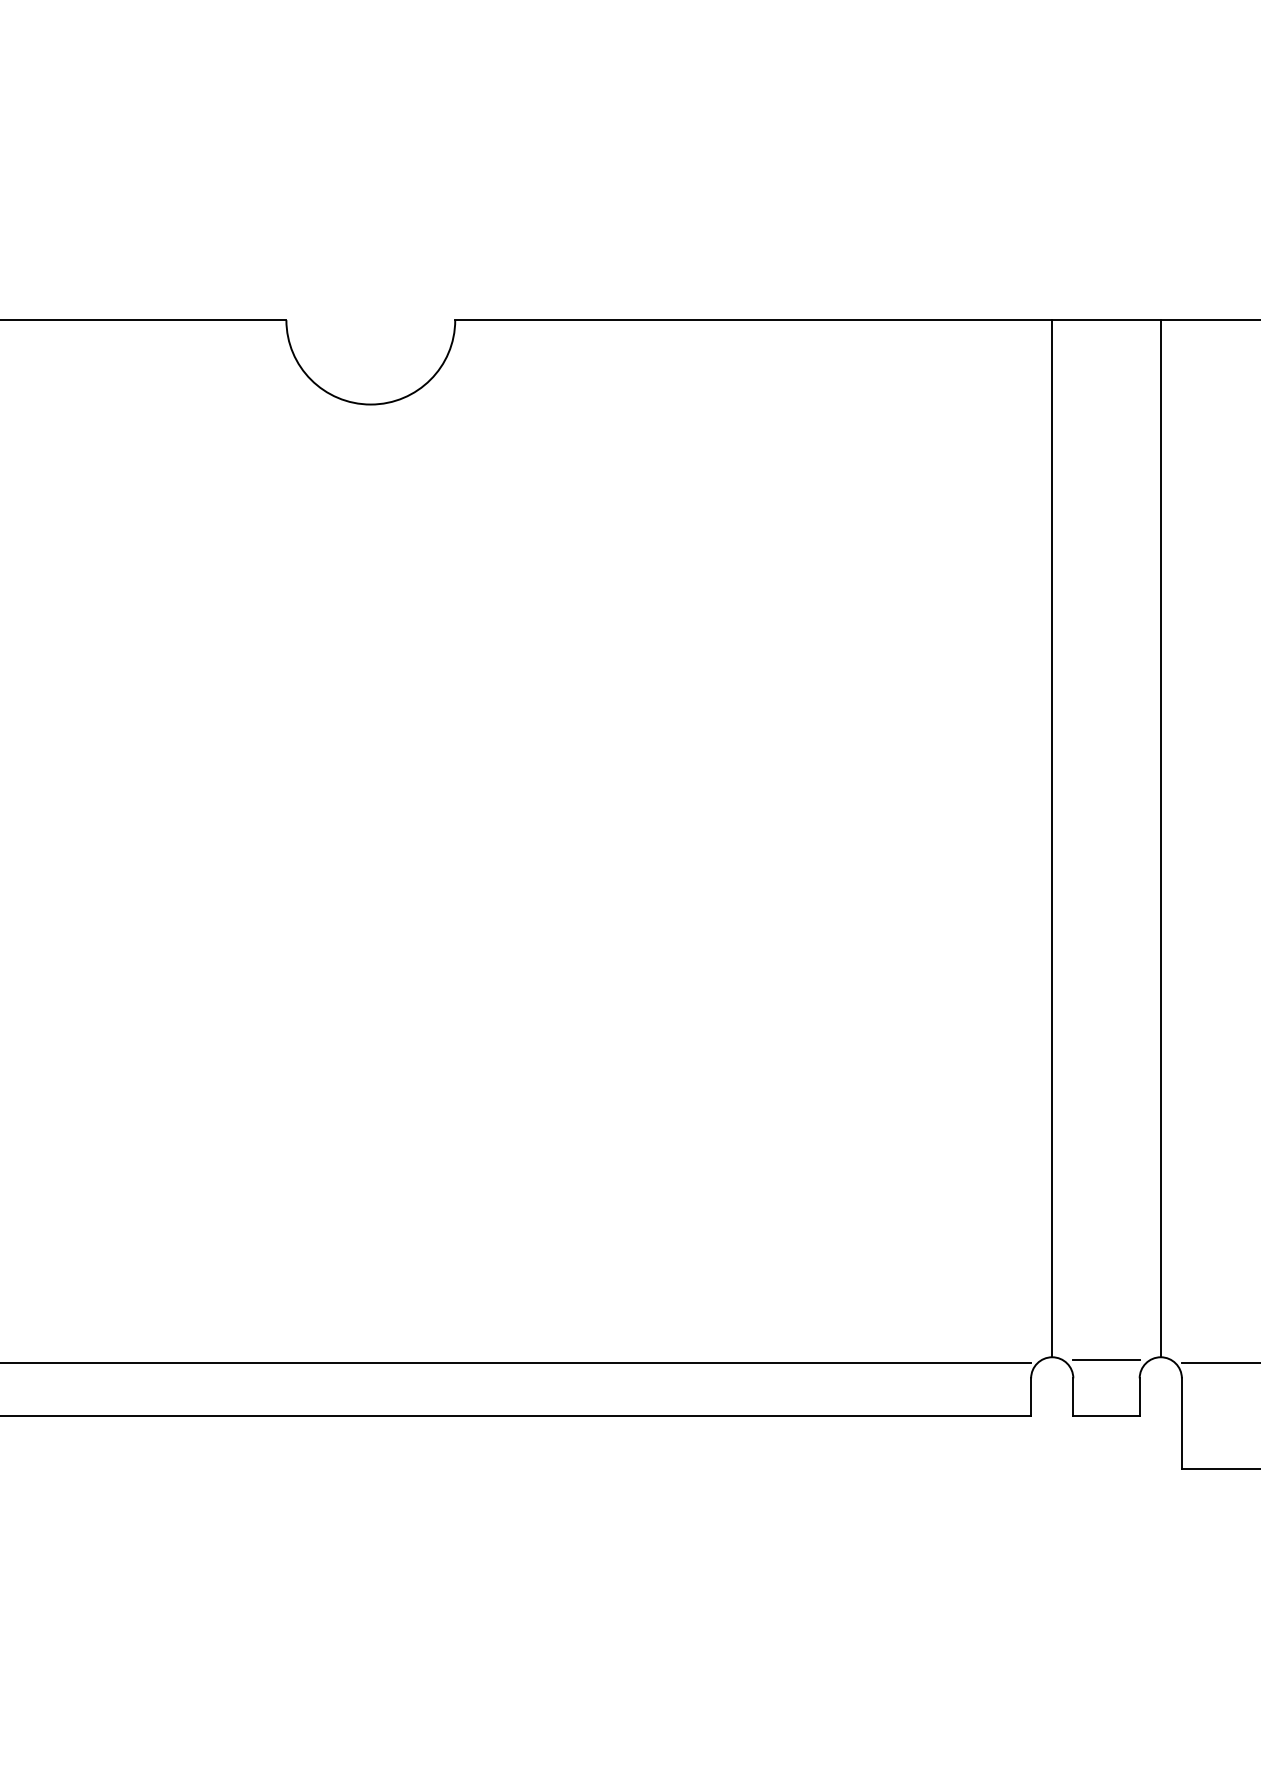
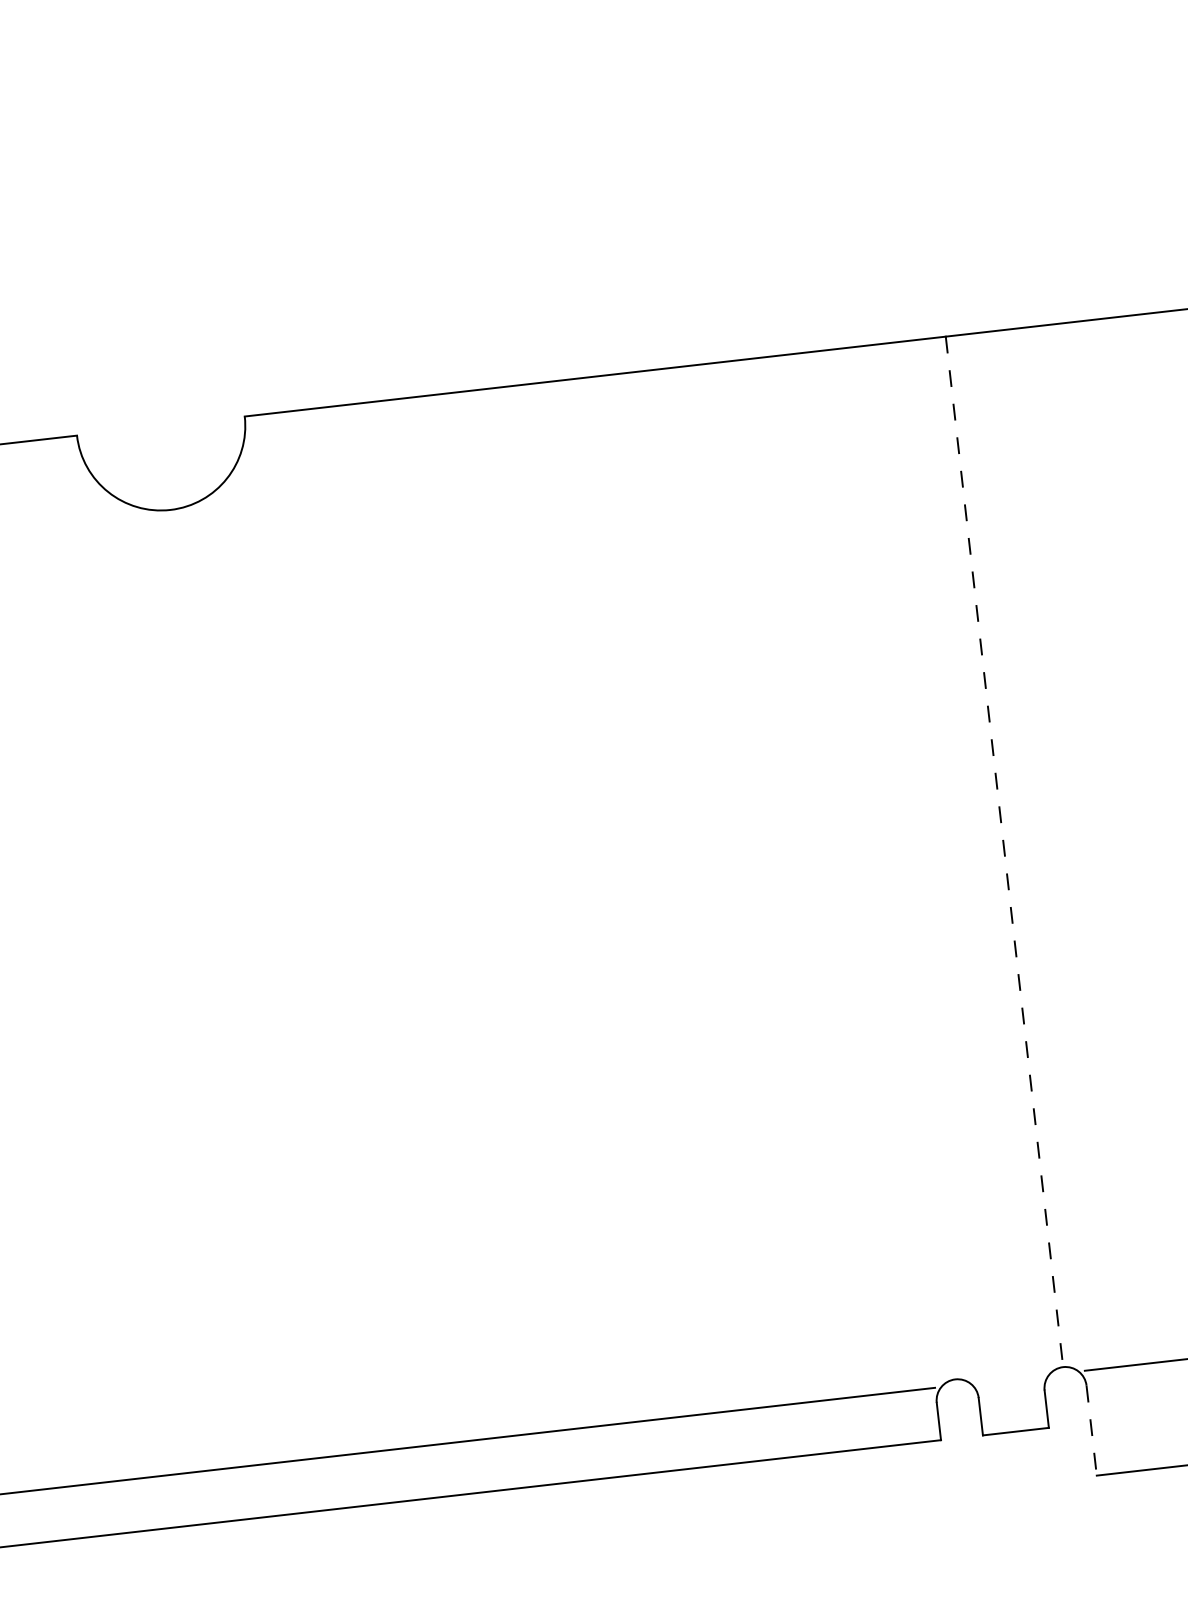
line: (1052, 838) -> (896, 863), removed
line: (1160, 838) -> (1004, 851), solid -> dashed
line: (1106, 1360) -> (1009, 1376), removed
line: (1181, 1424) -> (1091, 1431), solid -> dashed

